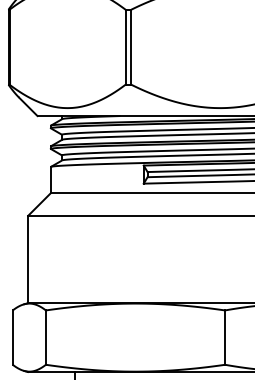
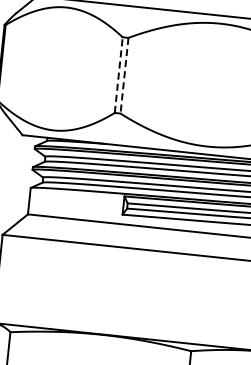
line: (125, 47) -> (118, 75), solid -> dashed
line: (131, 47) -> (124, 76), solid -> dashed

